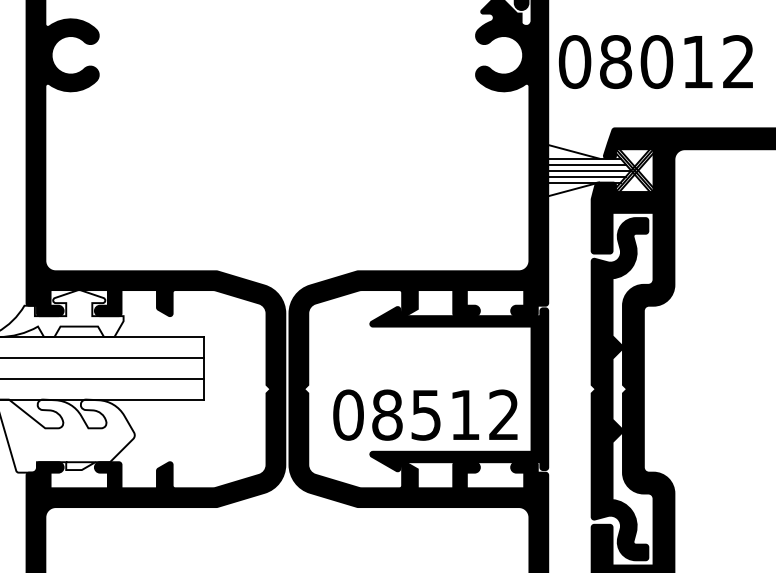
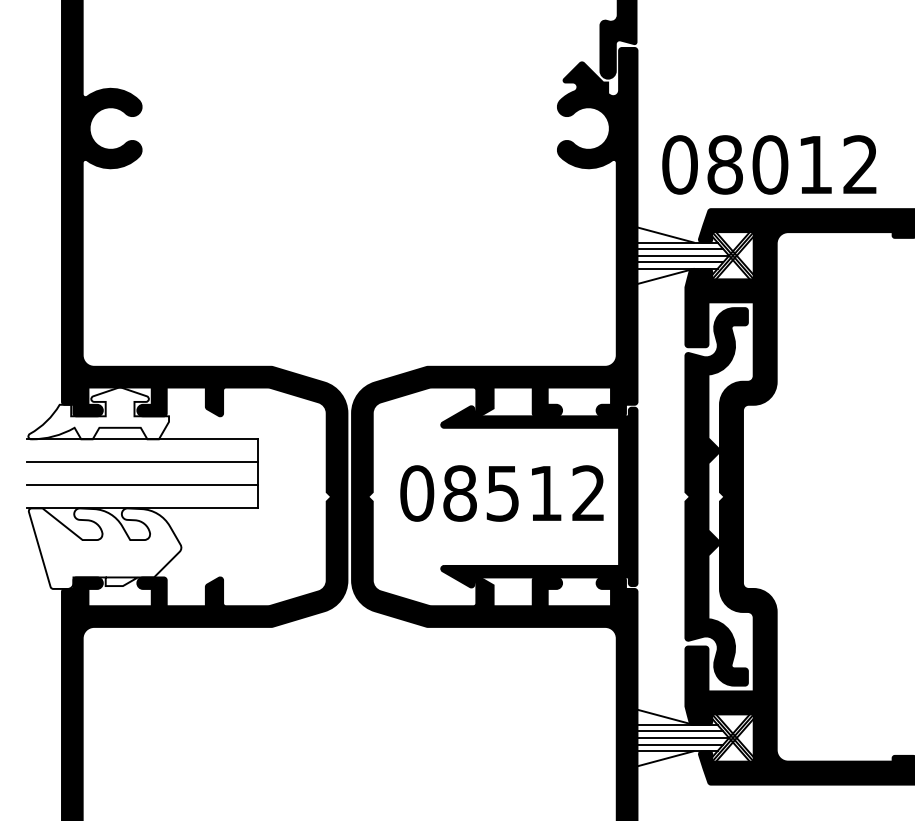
text: (656, 61) -> (769, 164), moved
text: (424, 415) -> (501, 493), moved

